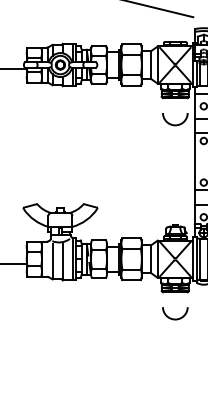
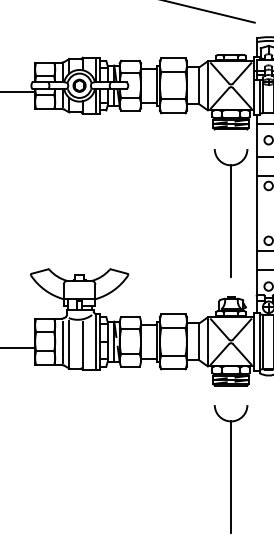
line: (175, 167) -> (231, 220), added
line: (48, 259) -> (63, 342), added
line: (175, 361) -> (231, 476), added

